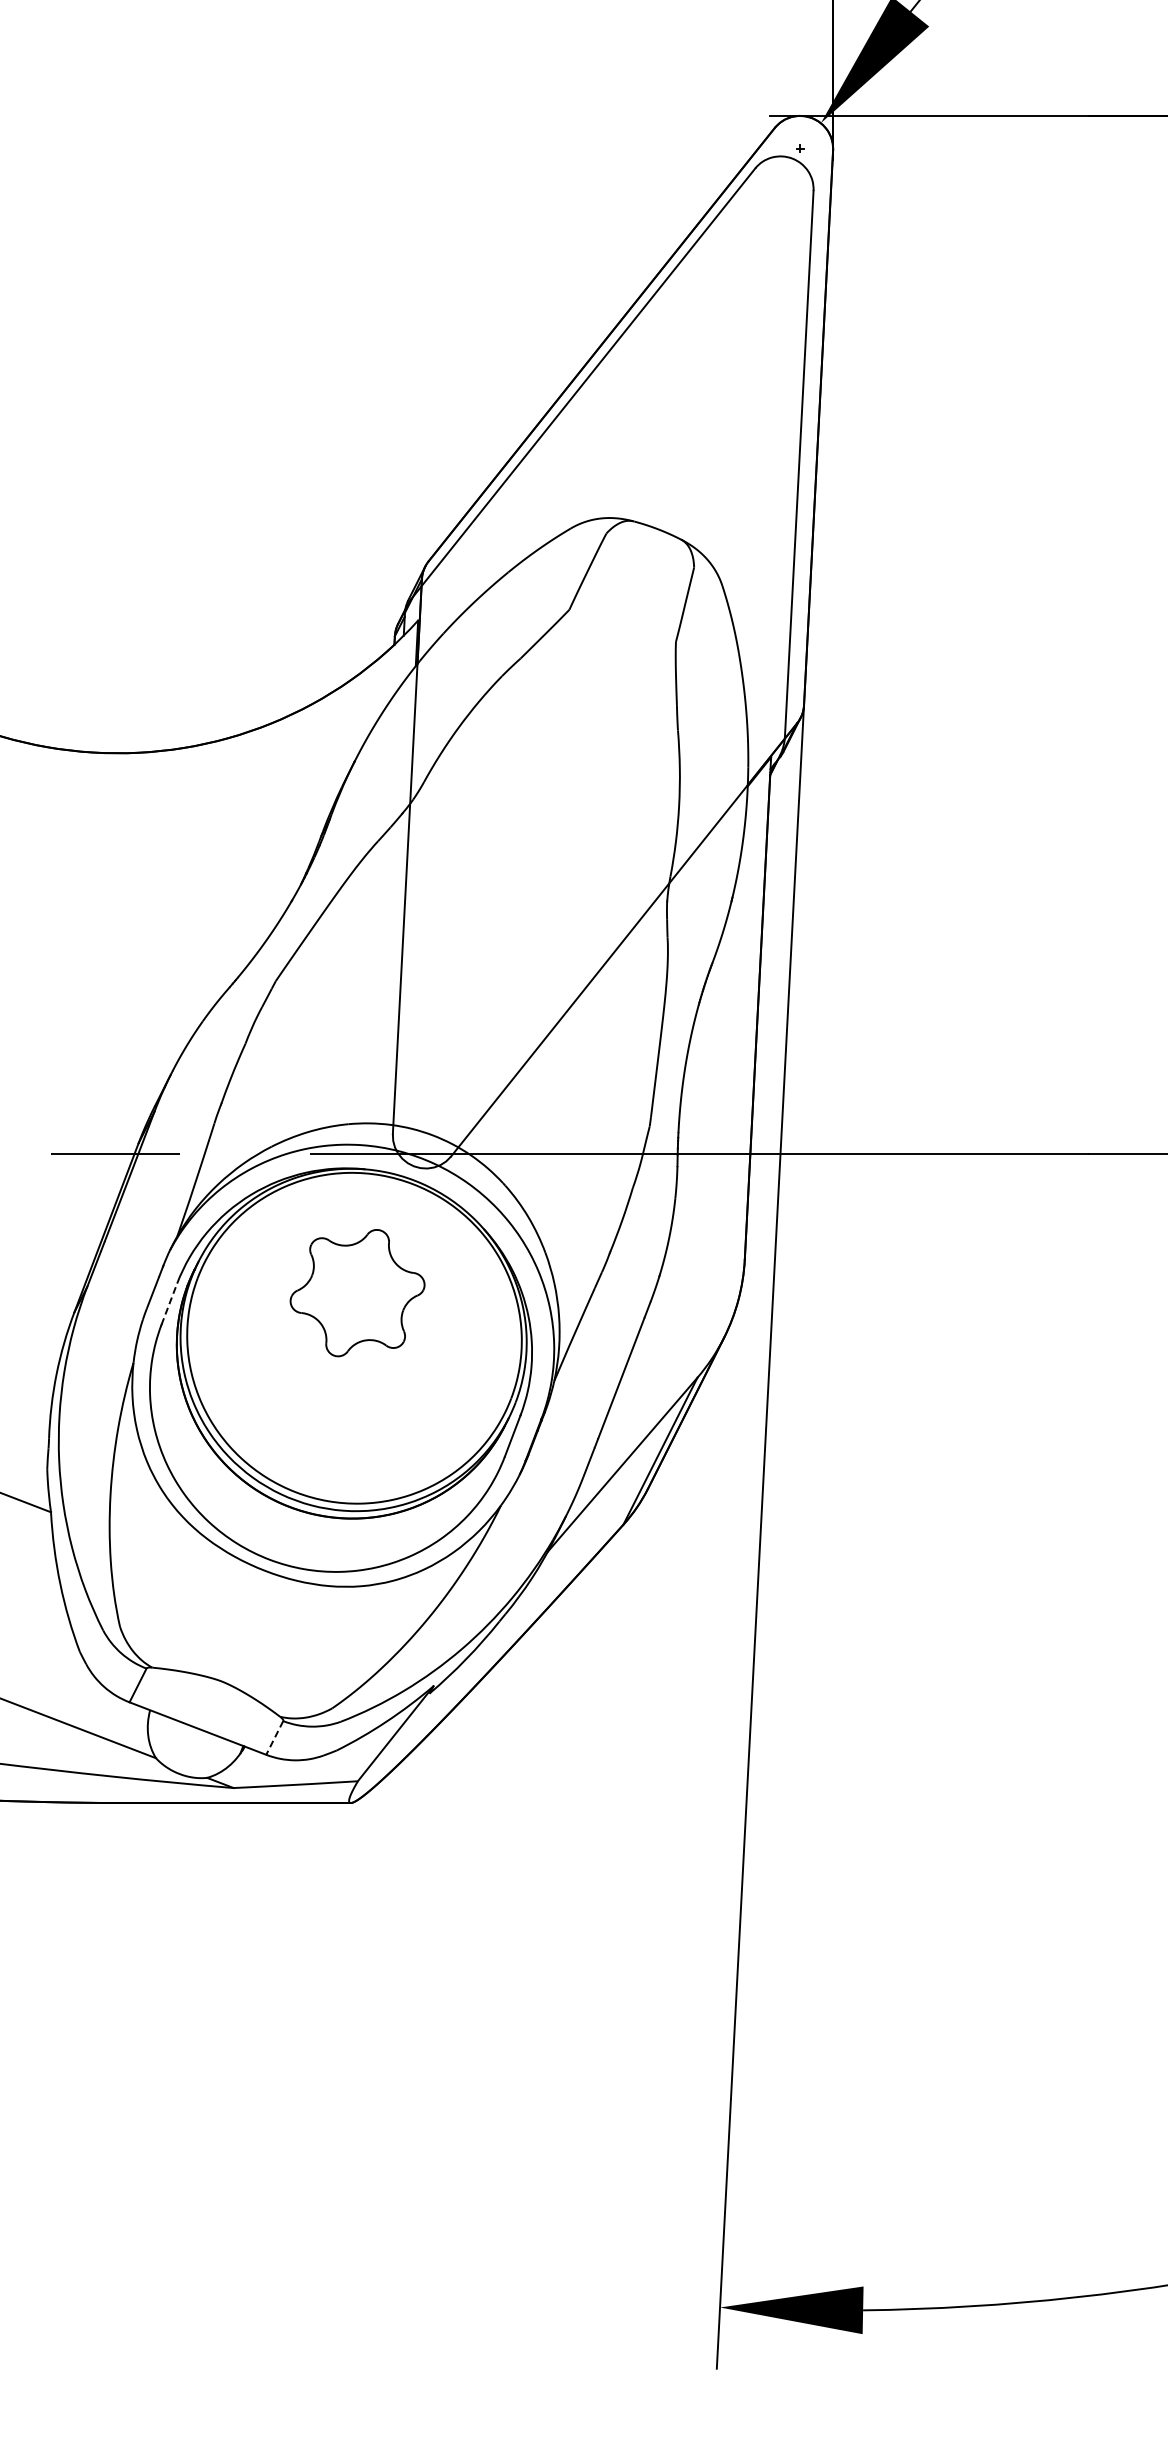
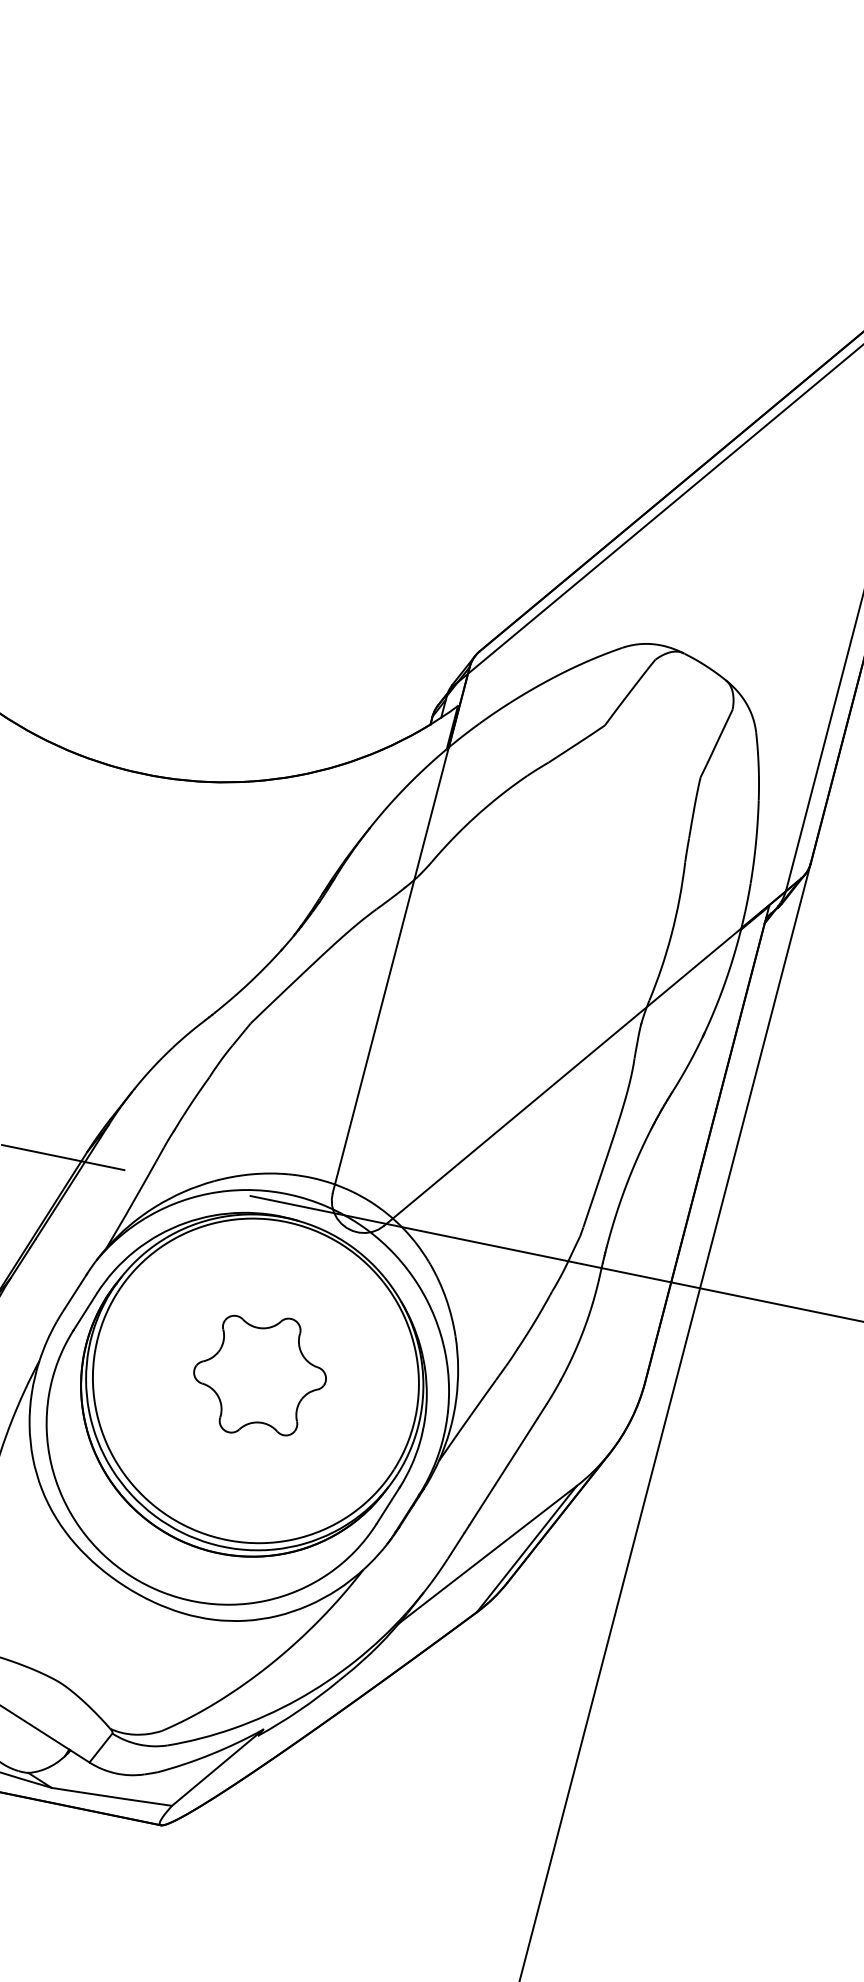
part: (357, 1293) -> (259, 1375), moved
line: (169, 1303) -> (85, 1311), dashed -> solid
line: (274, 1737) -> (100, 1747), dashed -> solid

